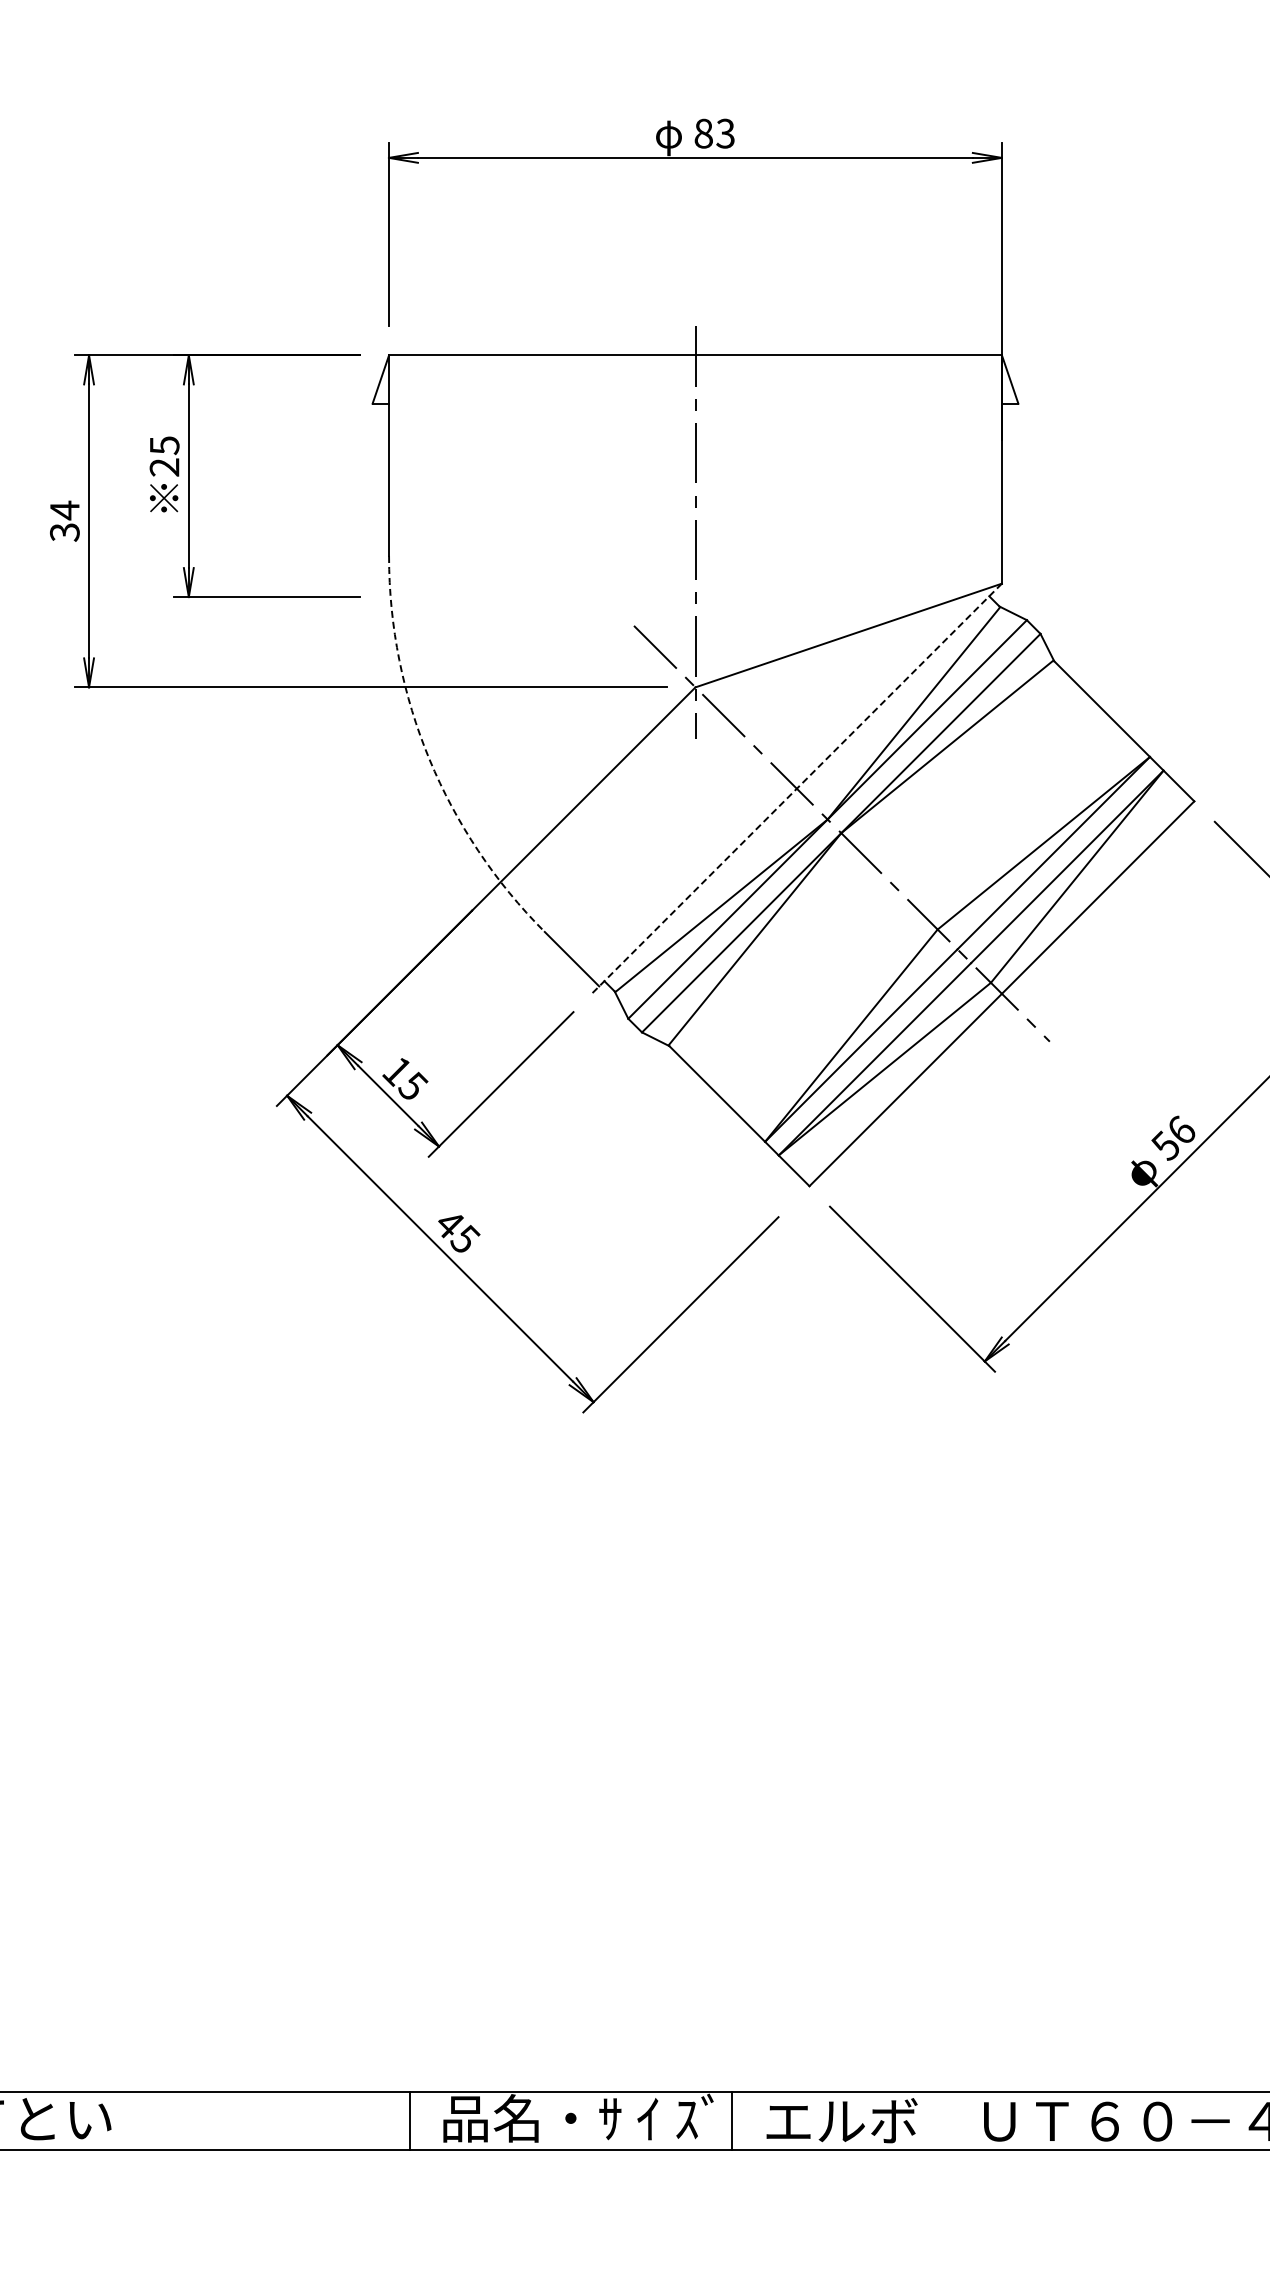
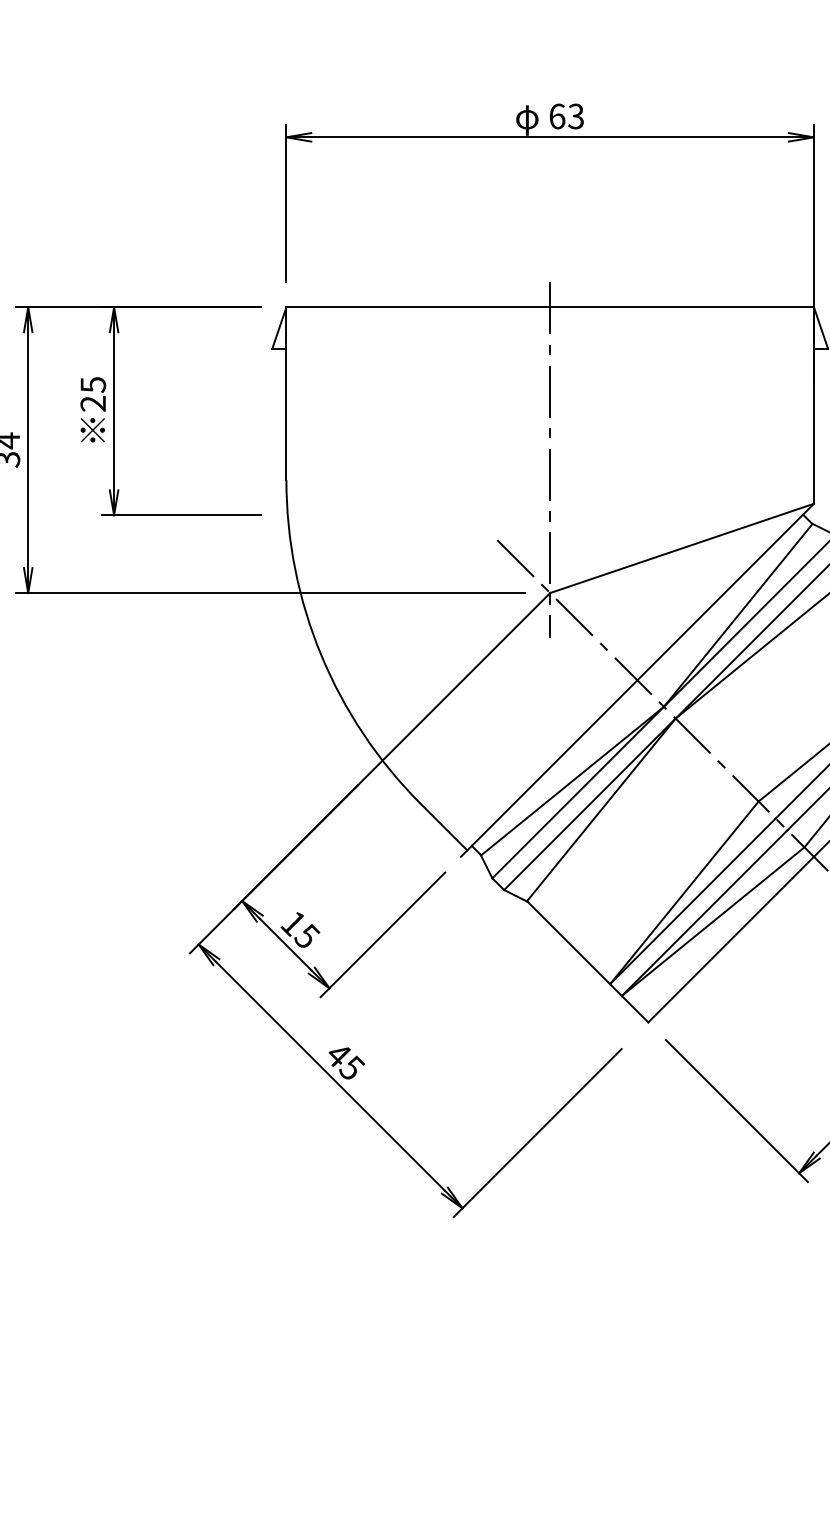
text: (703, 133) -> (557, 116), 83 -> 63
arc: (429, 759) -> (321, 655), dashed -> solid
line: (796, 789) -> (637, 680), dashed -> solid

